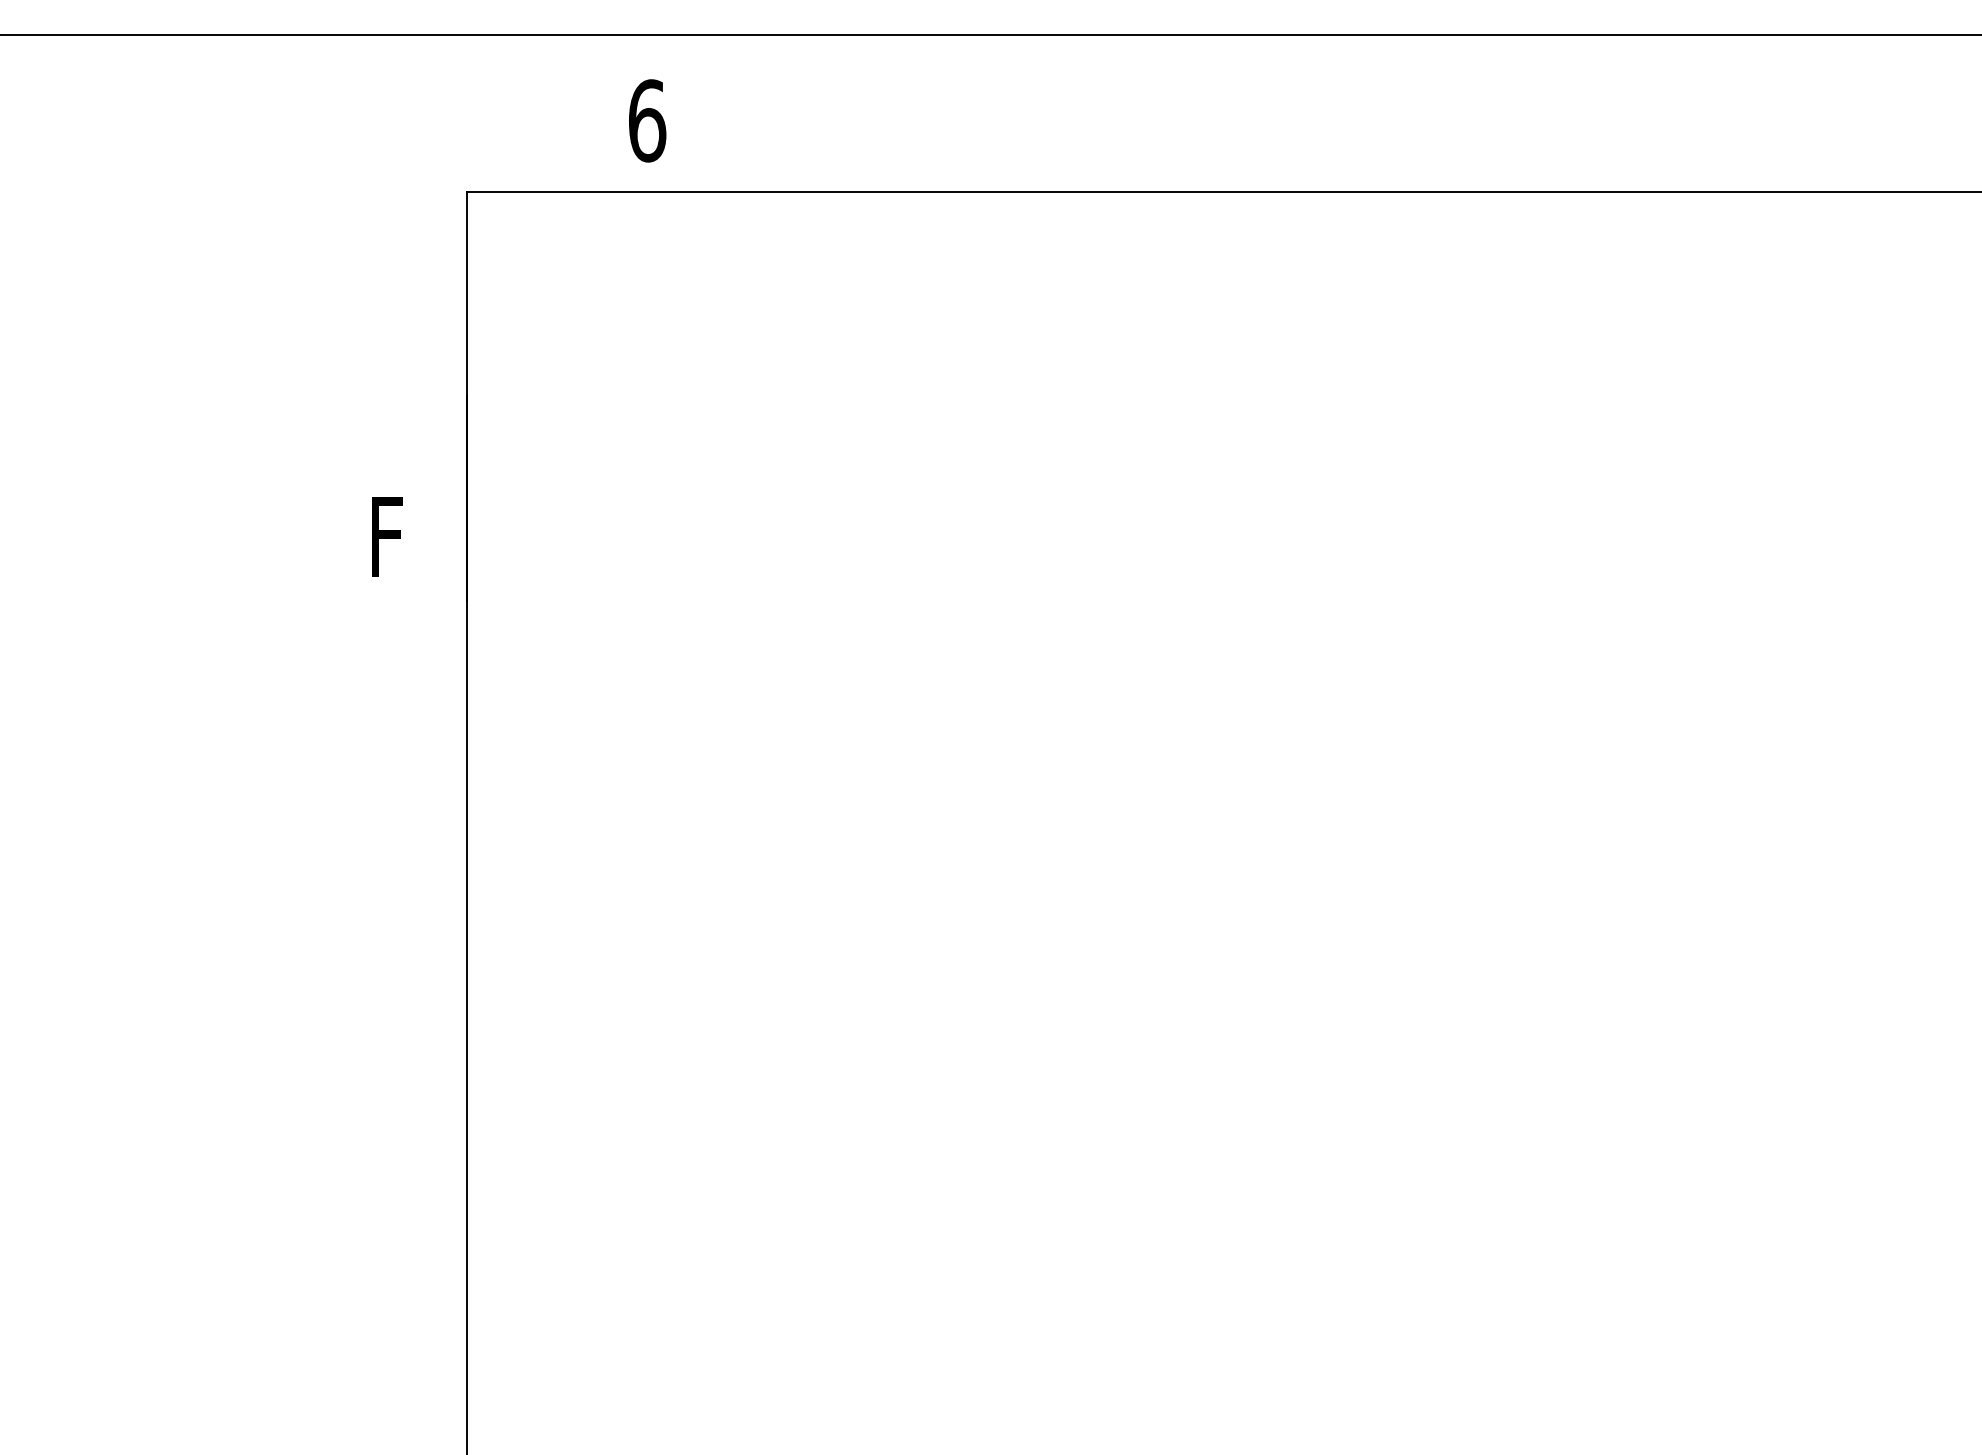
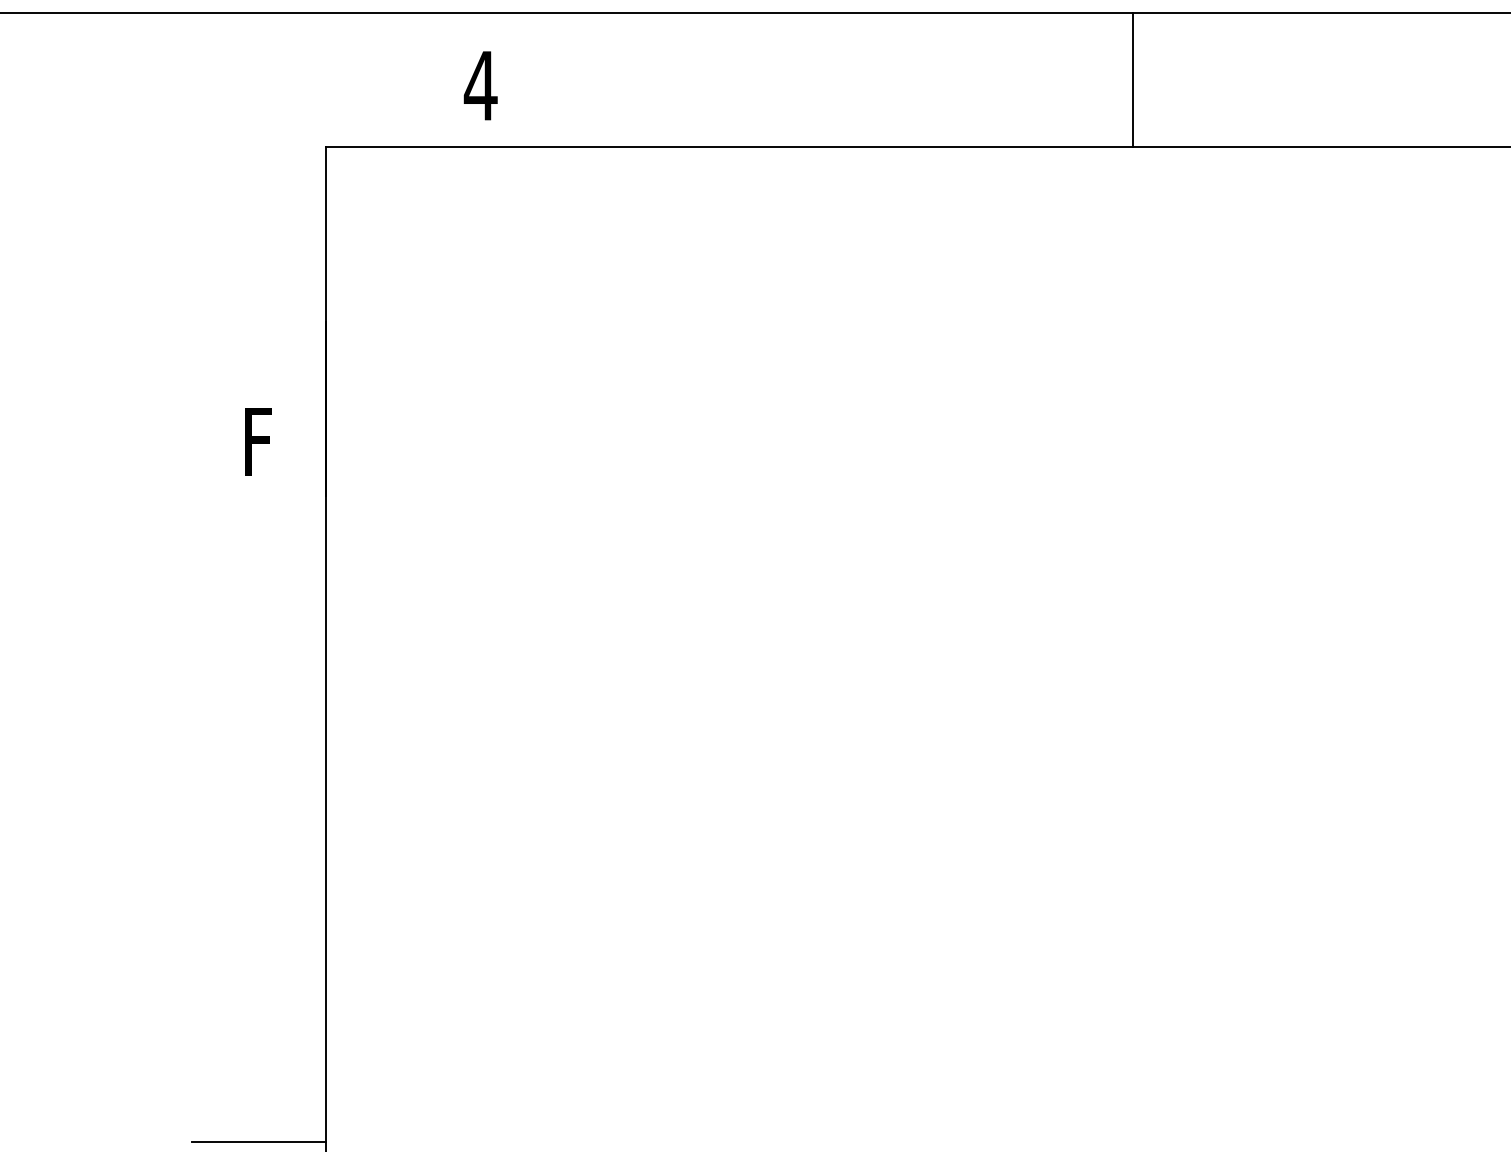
line: (1408, 113) -> (1132, 79), added
text: (646, 120) -> (480, 85), 6 -> 4
line: (387, 1354) -> (258, 1141), added

